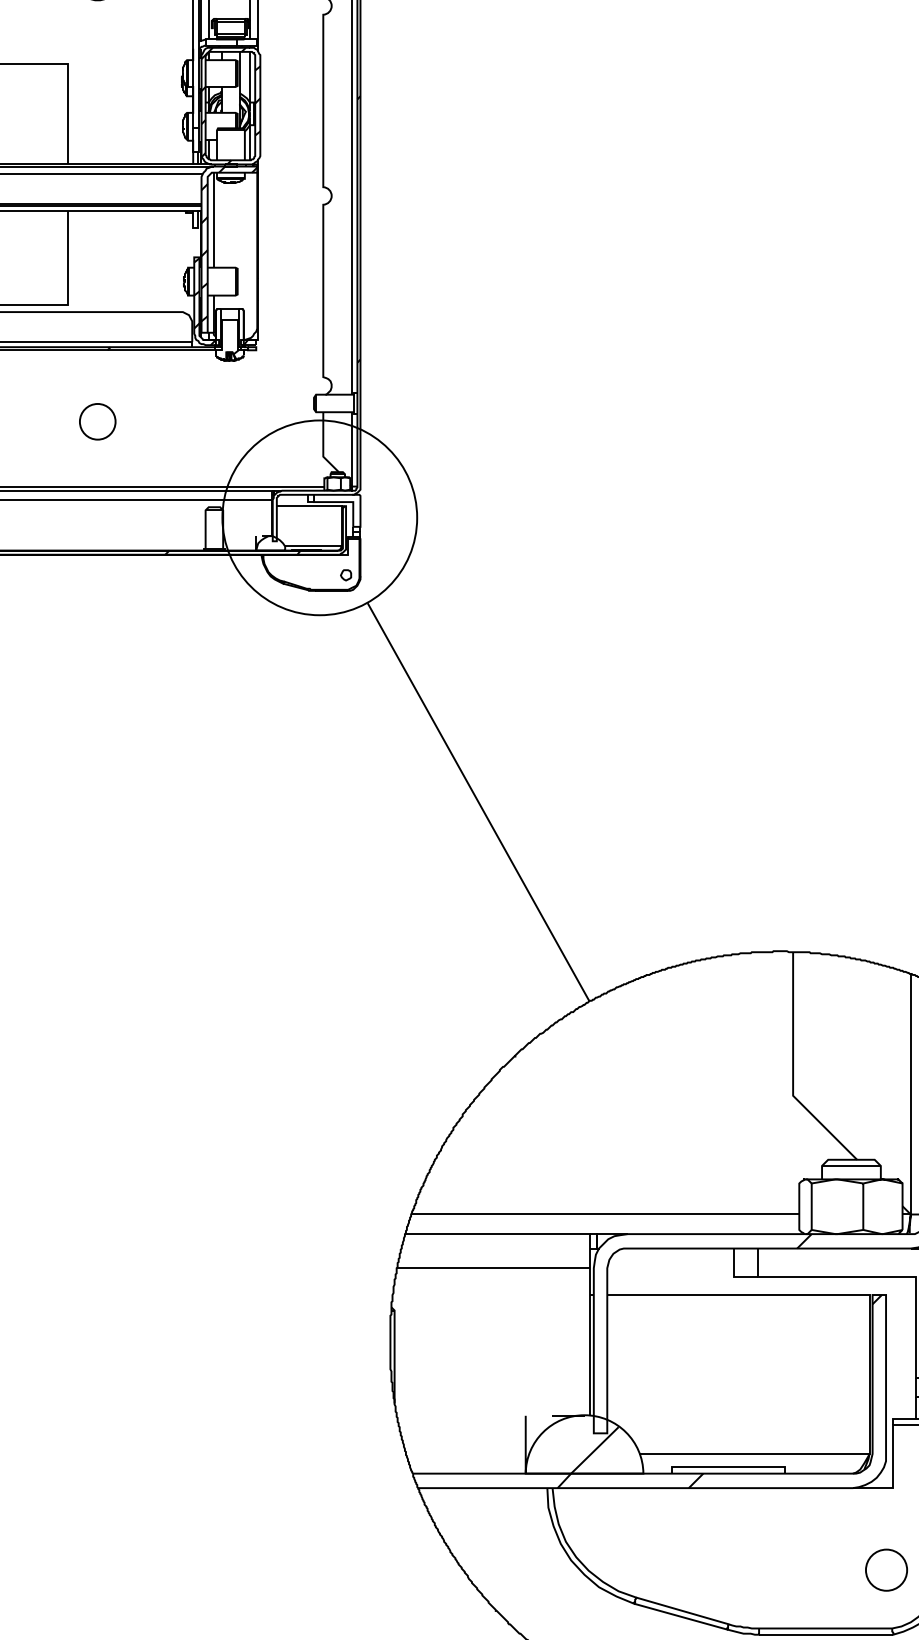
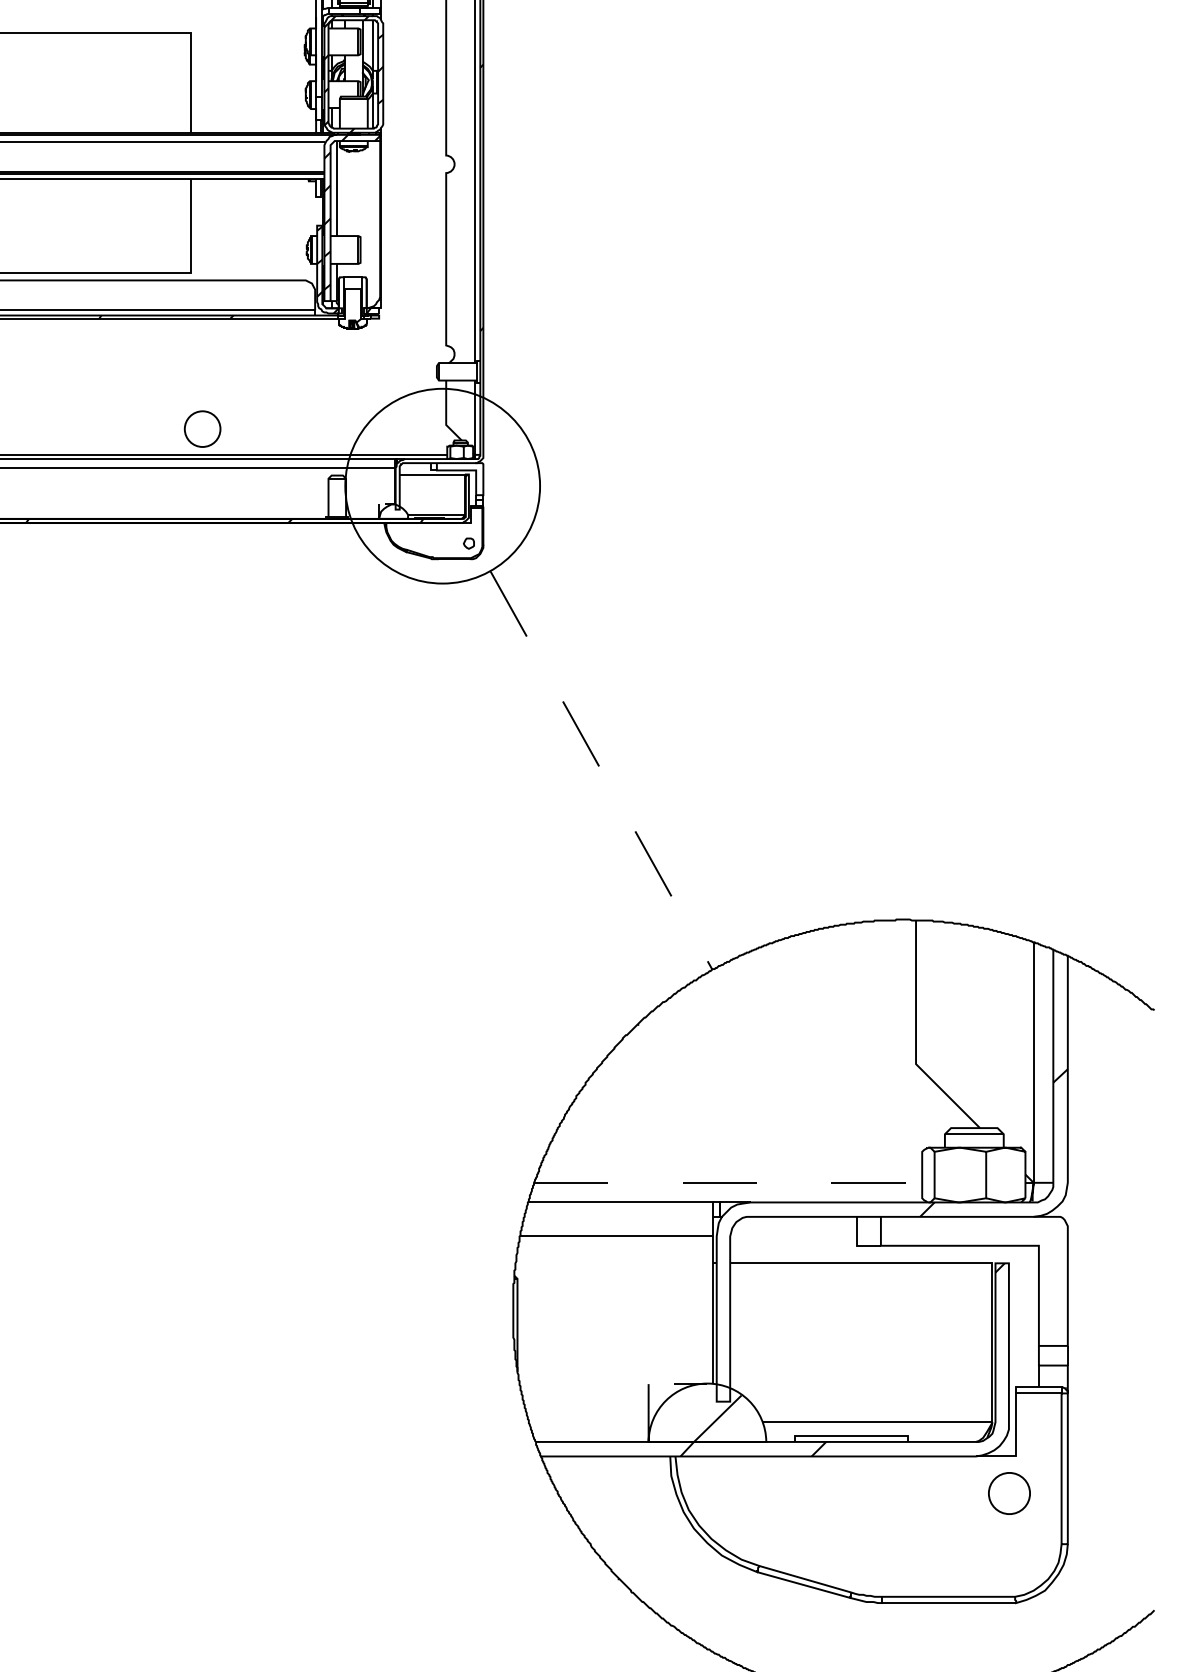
circle: (97, 421) -> (202, 428), moved
line: (478, 803) -> (601, 771), solid -> dashed
line: (605, 1214) -> (728, 1182), solid -> dashed
circle: (886, 1570) -> (1009, 1493), moved

